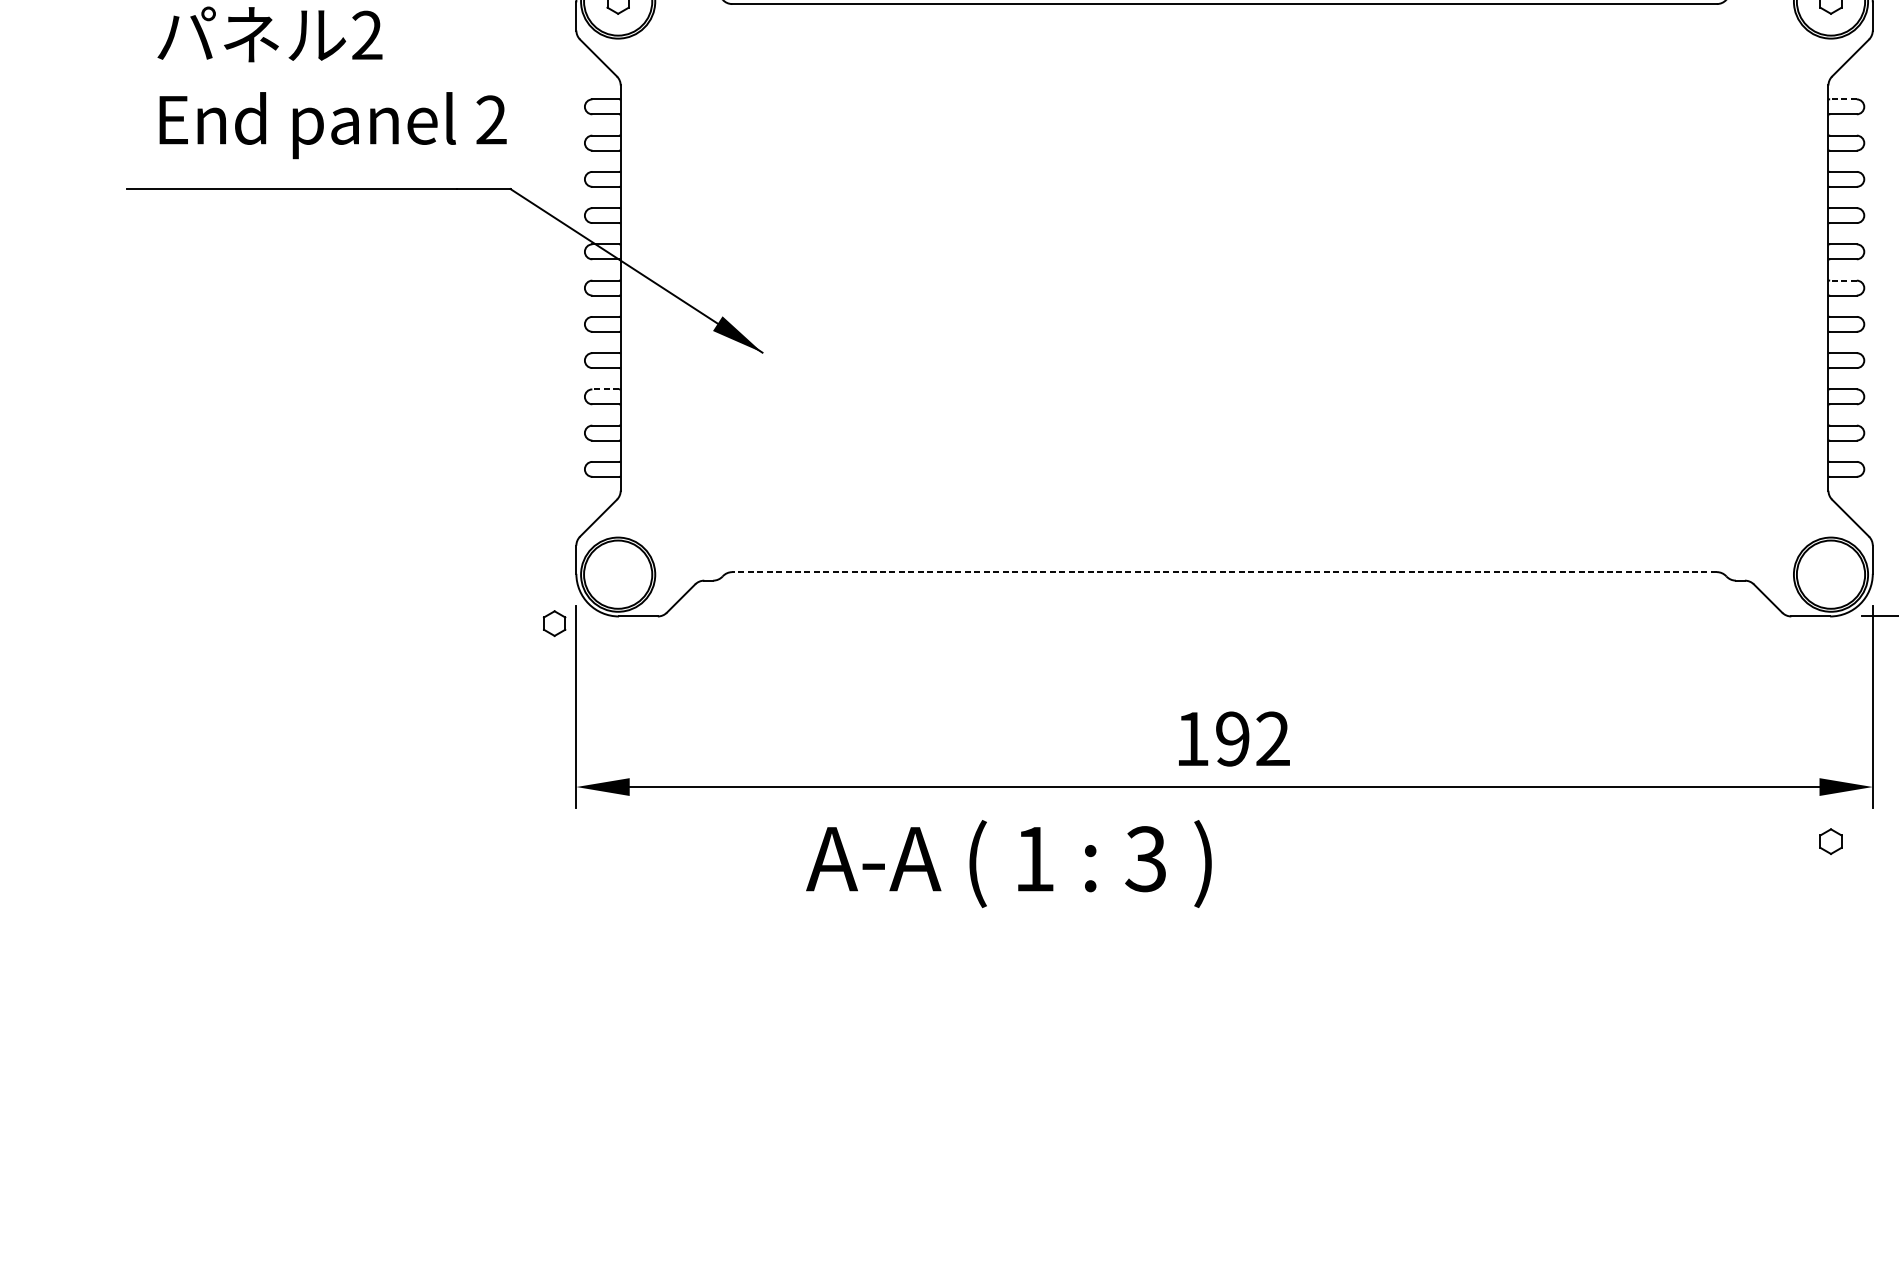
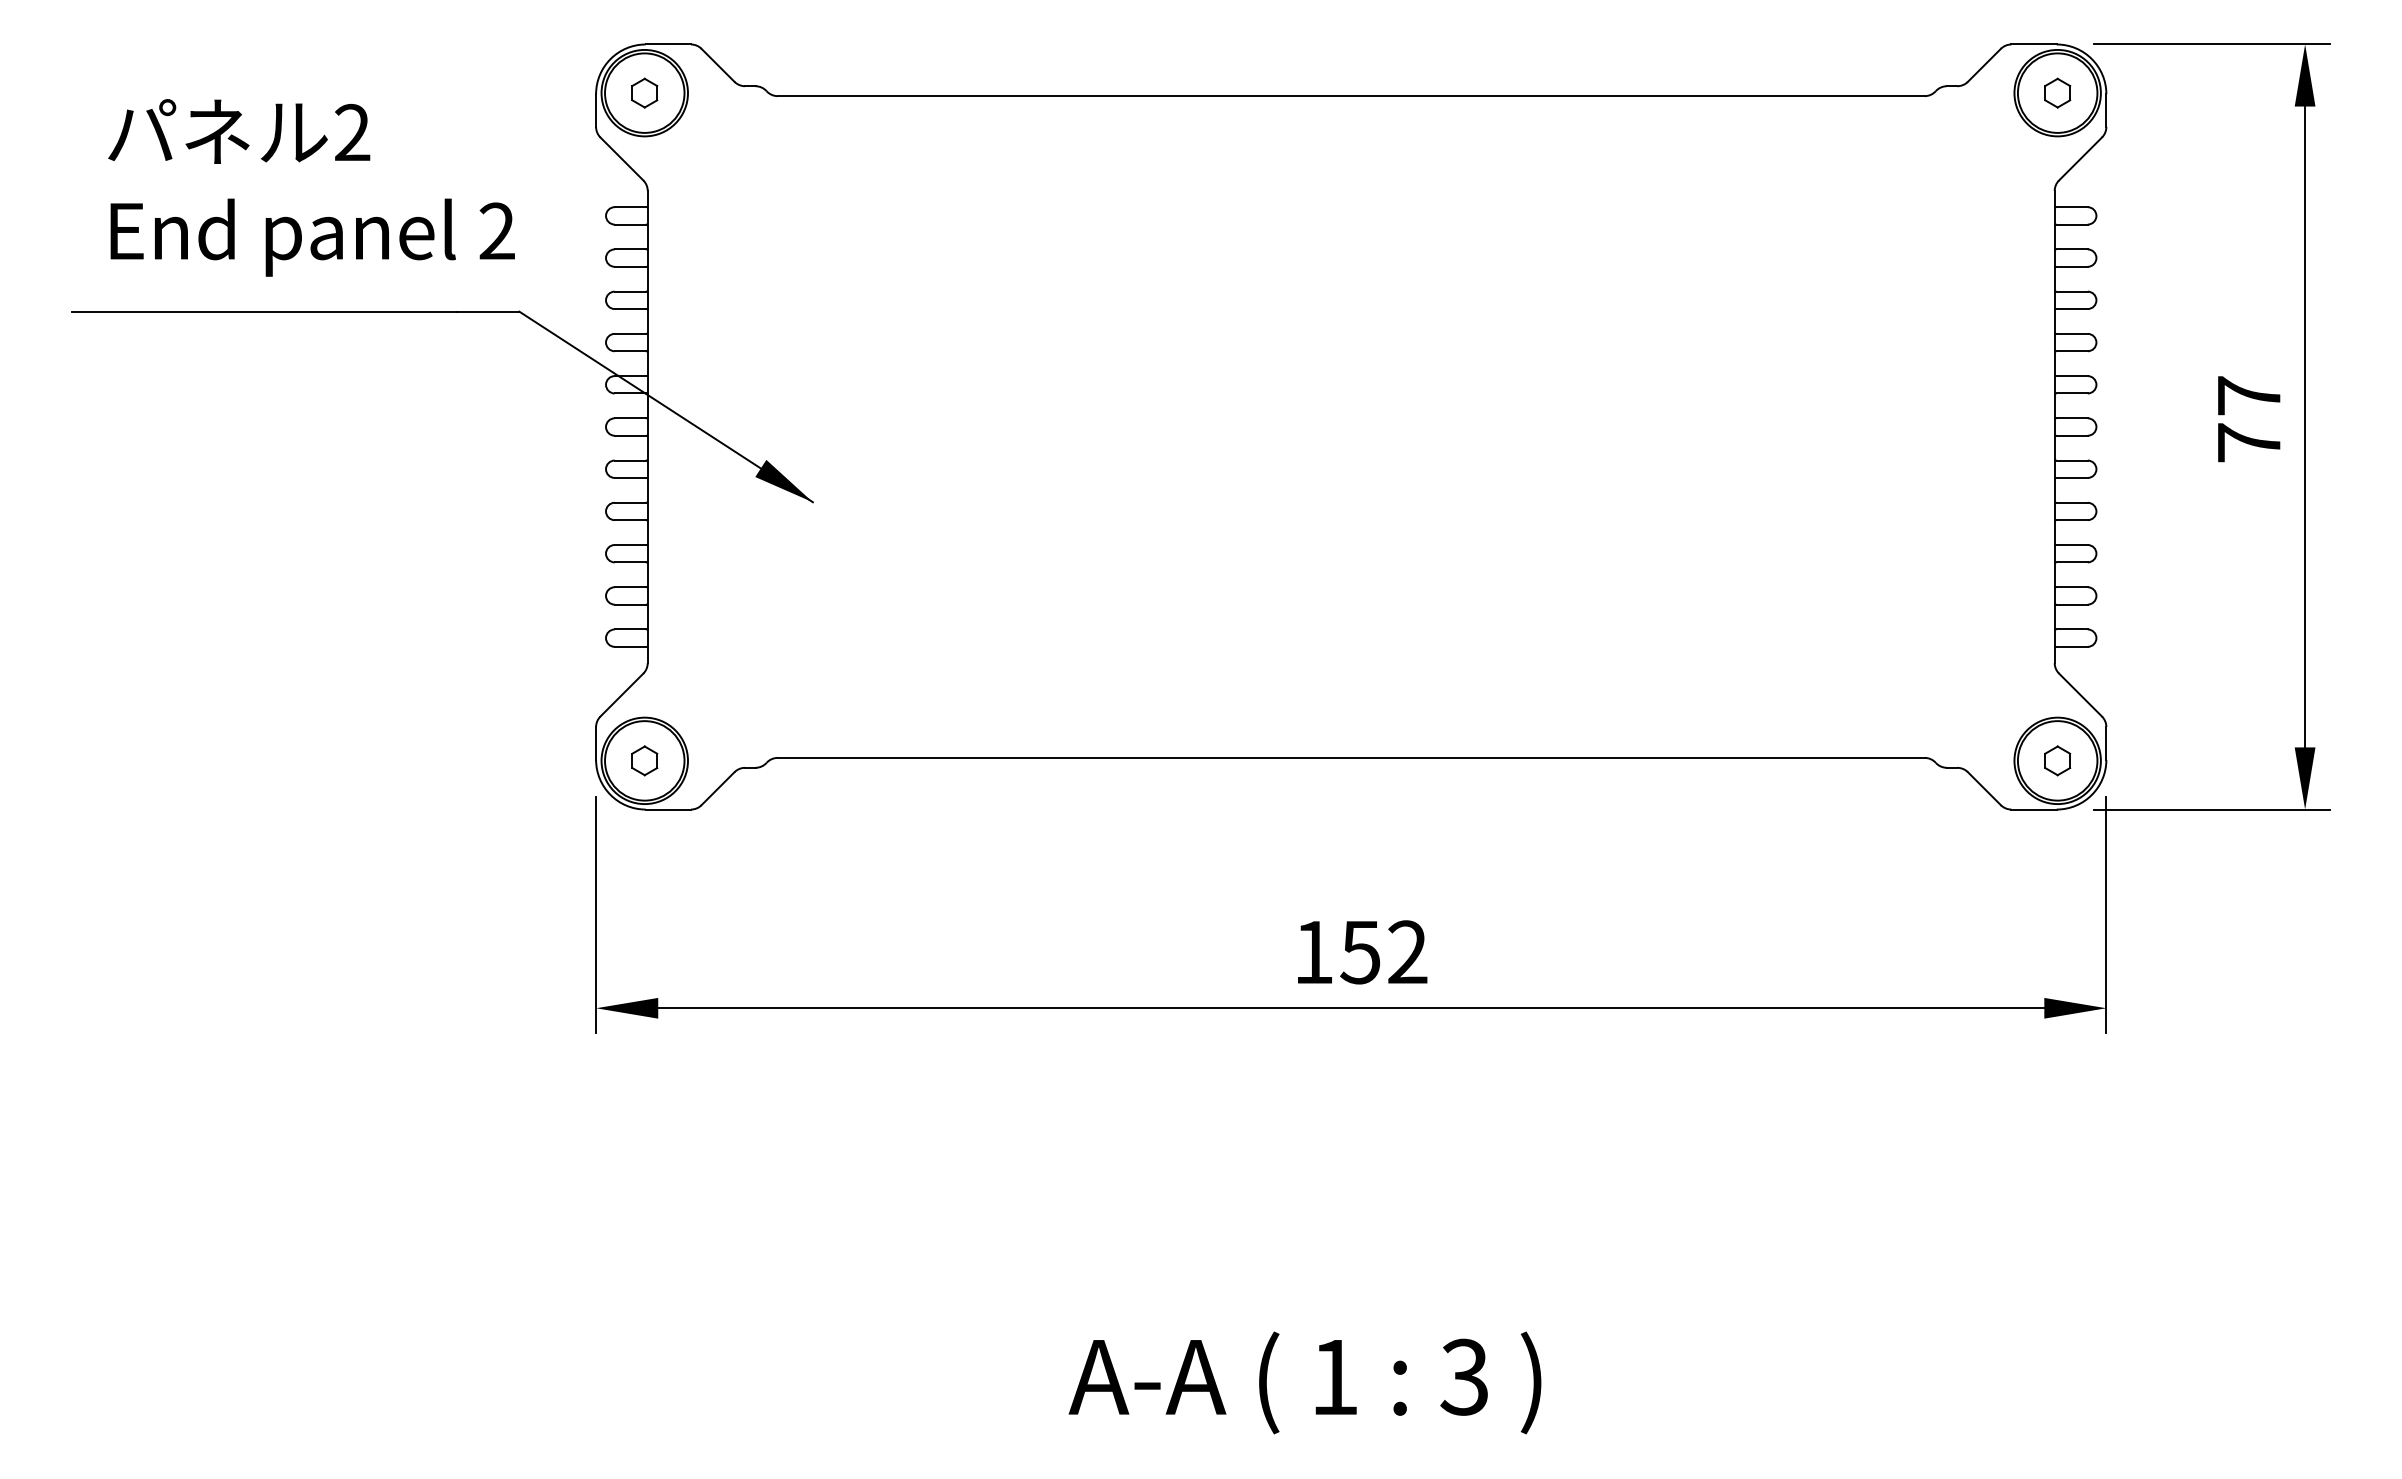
line: (1843, 99) -> (2072, 207), dashed -> solid
line: (1843, 280) -> (2072, 418), dashed -> solid
line: (605, 389) -> (630, 545), dashed -> solid
line: (1223, 571) -> (1350, 757), dashed -> solid
part: (554, 623) -> (644, 760), moved
text: (1232, 739) -> (1360, 952), 192 -> 152
part: (1830, 841) -> (2057, 760), moved
text: (1008, 863) -> (1304, 1382), moved

